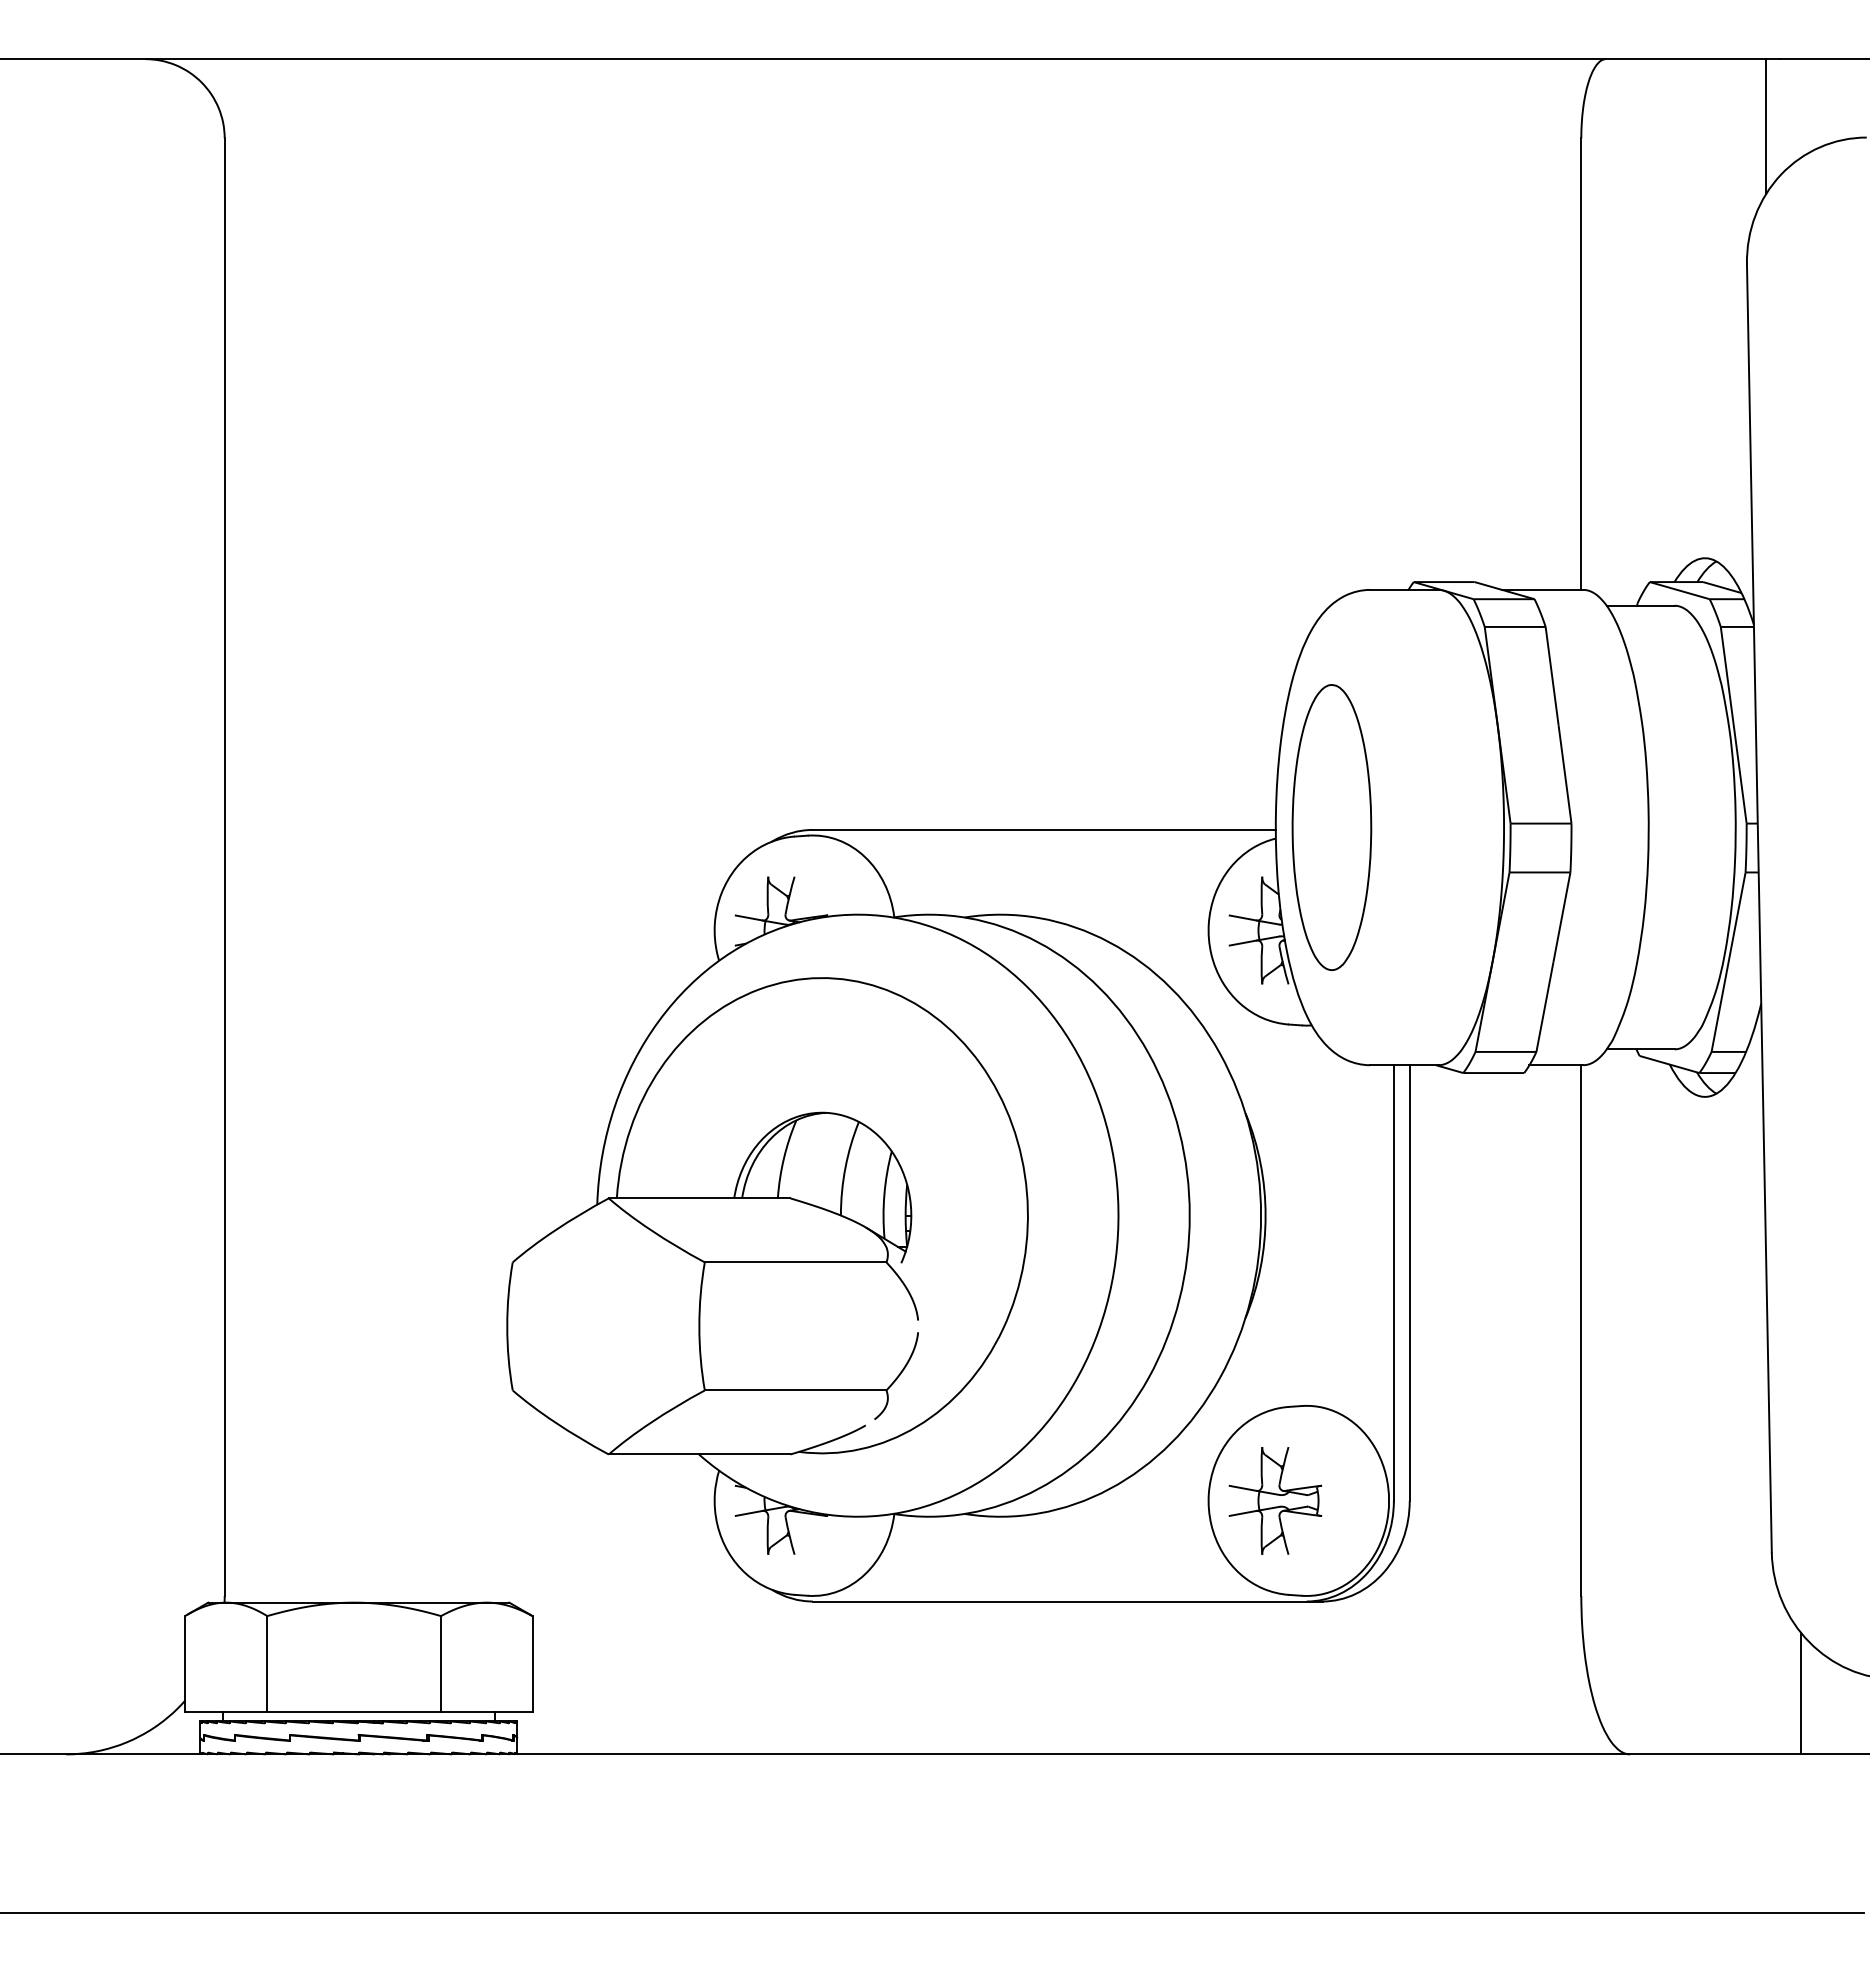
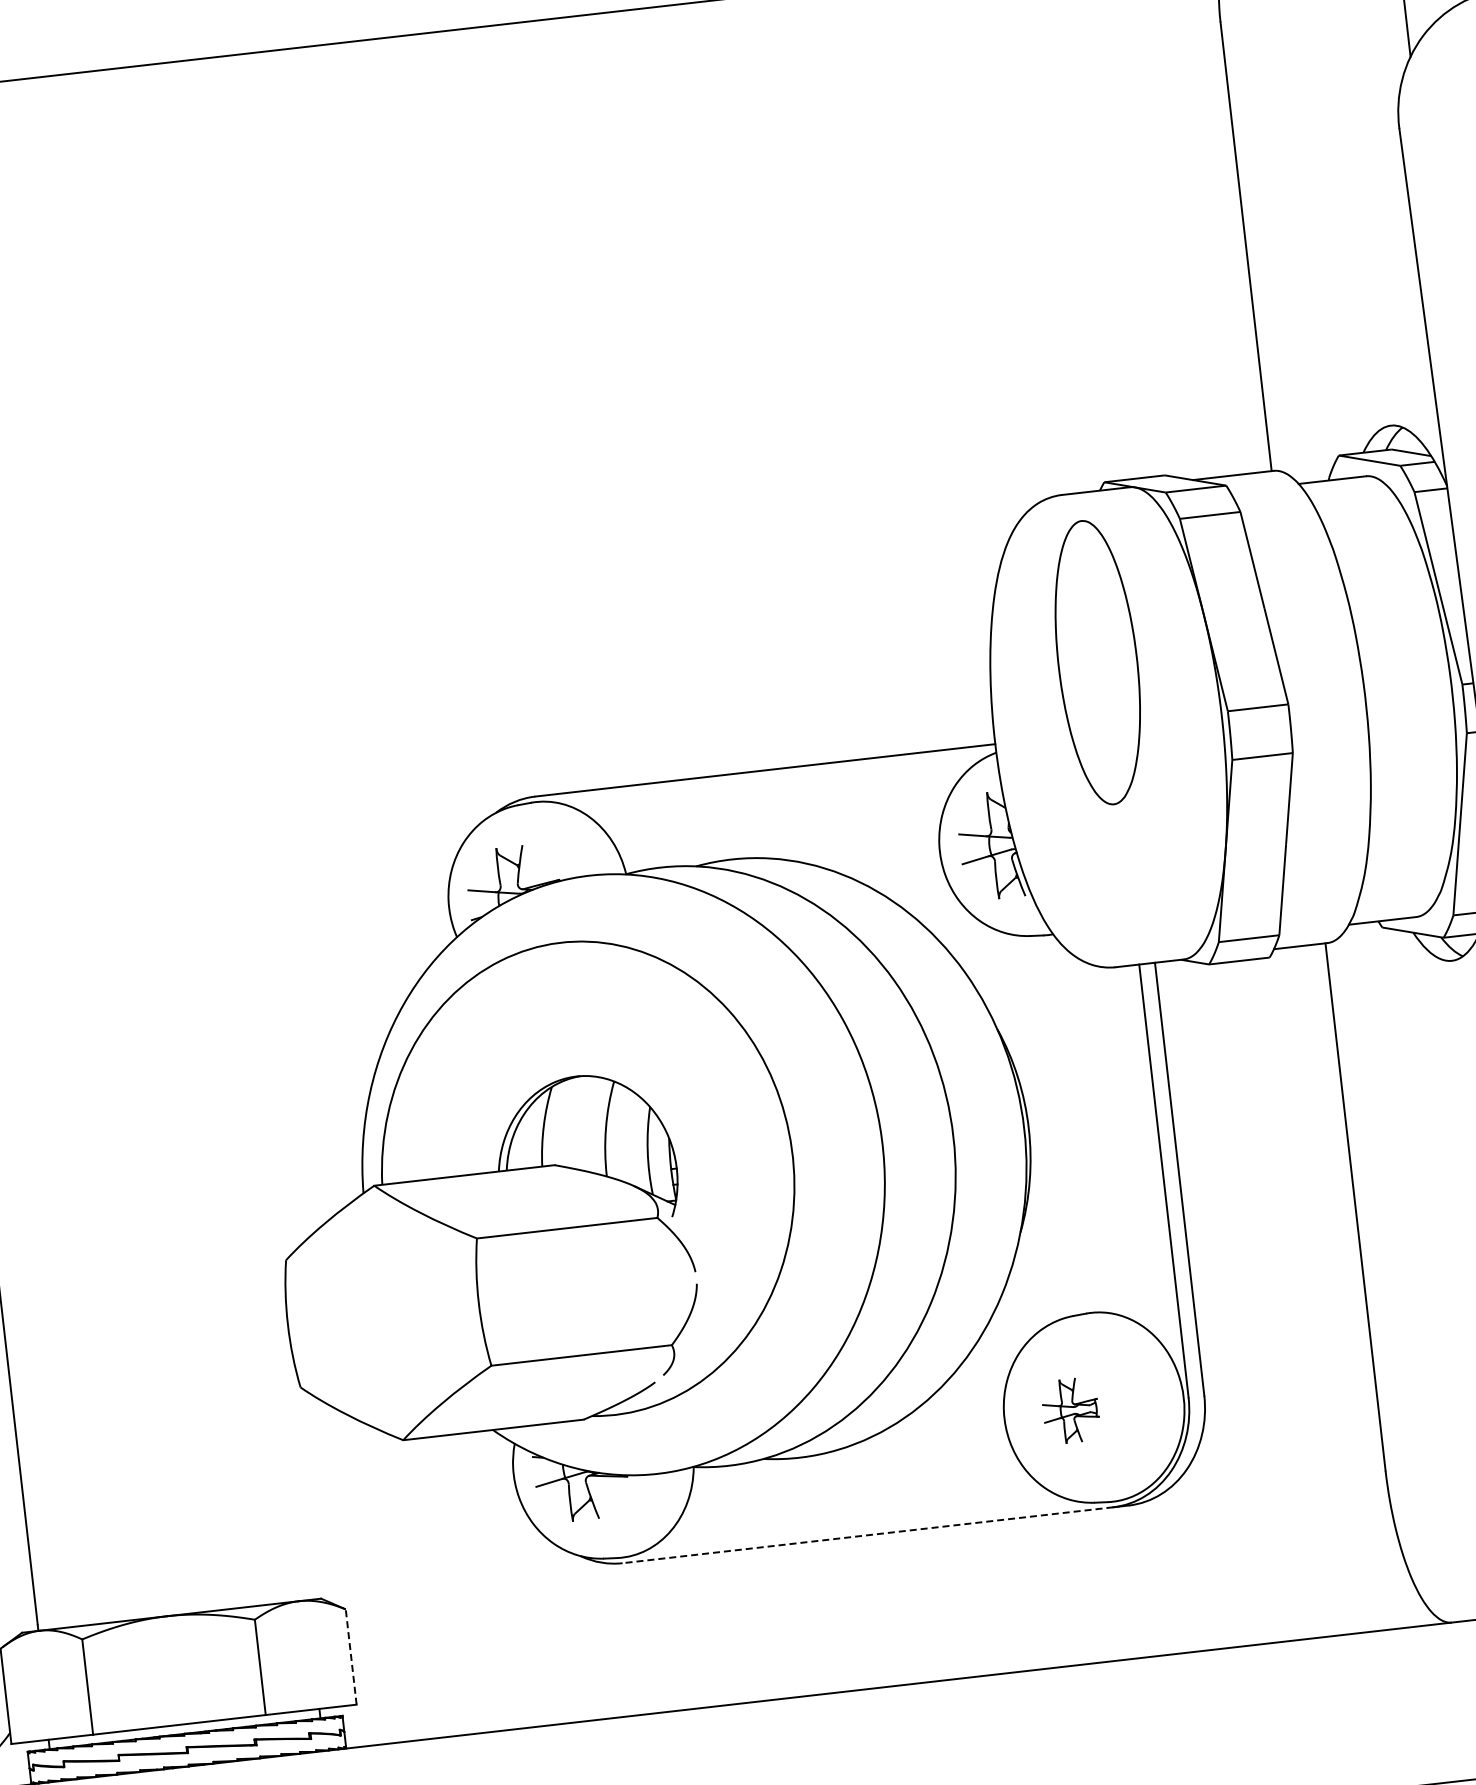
part: (1331, 827) -> (1097, 662), moved
part: (1275, 1500) -> (1070, 1410), size x0.6
line: (1059, 1601) -> (867, 1535), solid -> dashed
line: (532, 1664) -> (351, 1657), solid -> dashed

